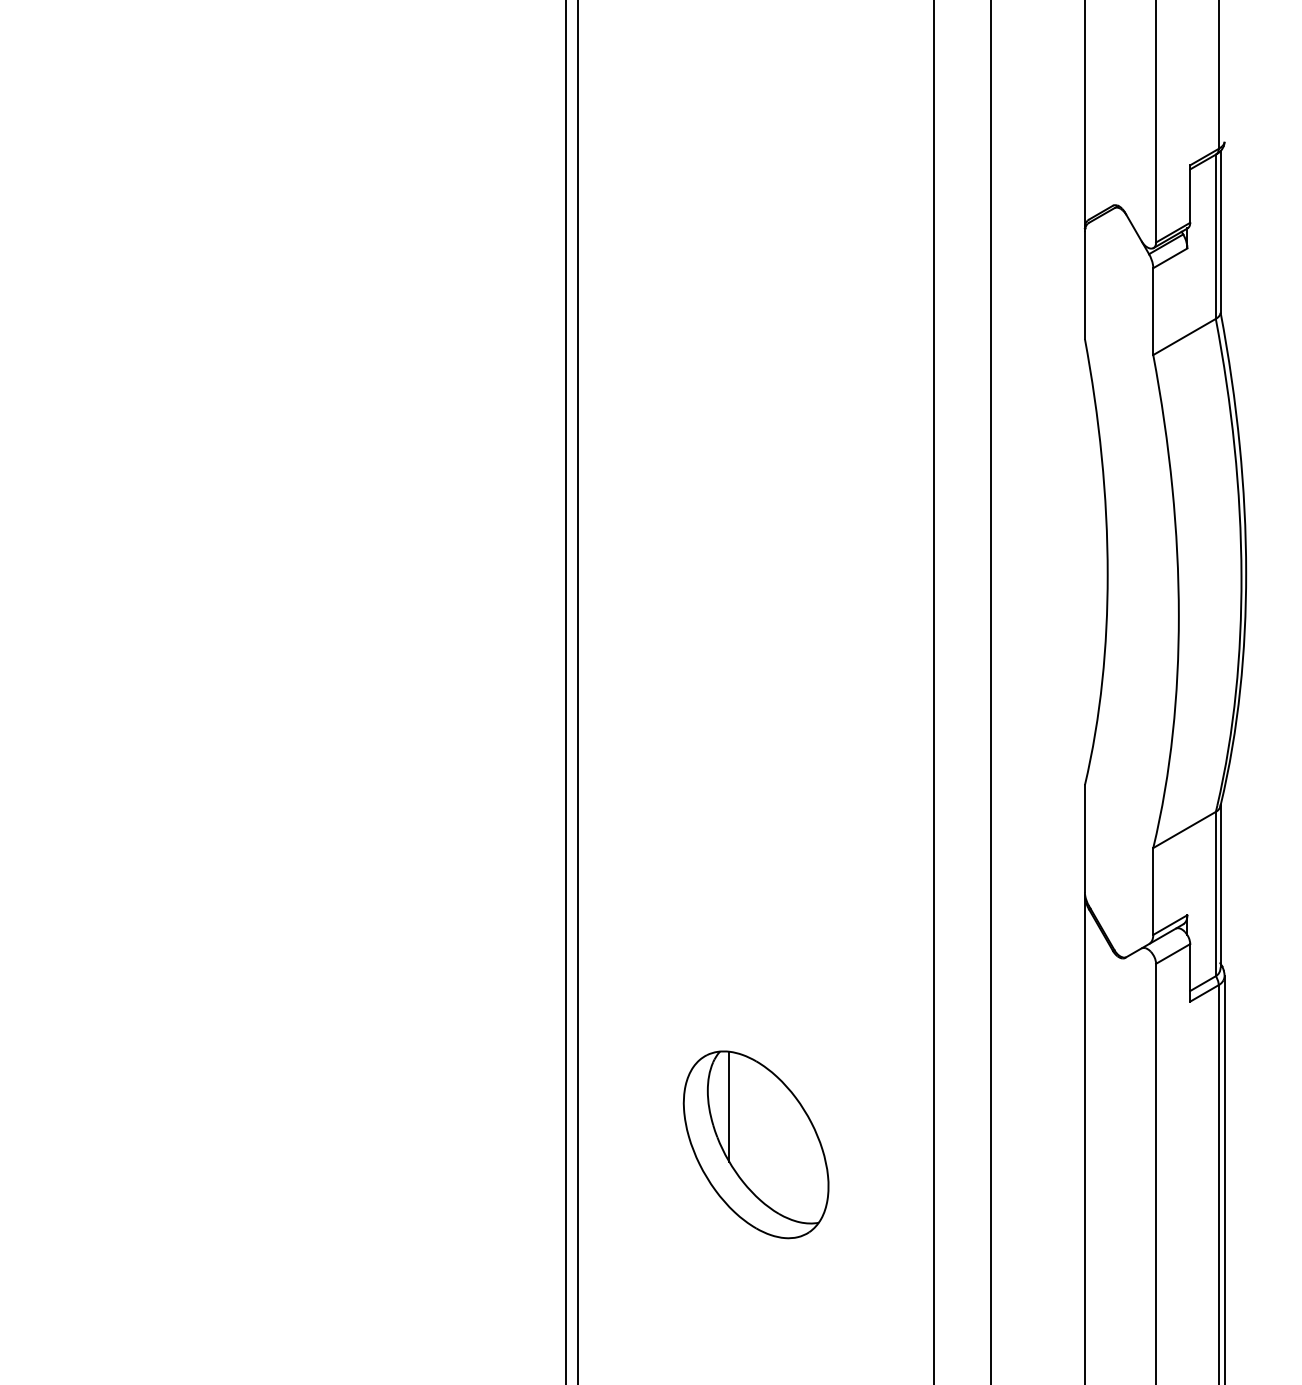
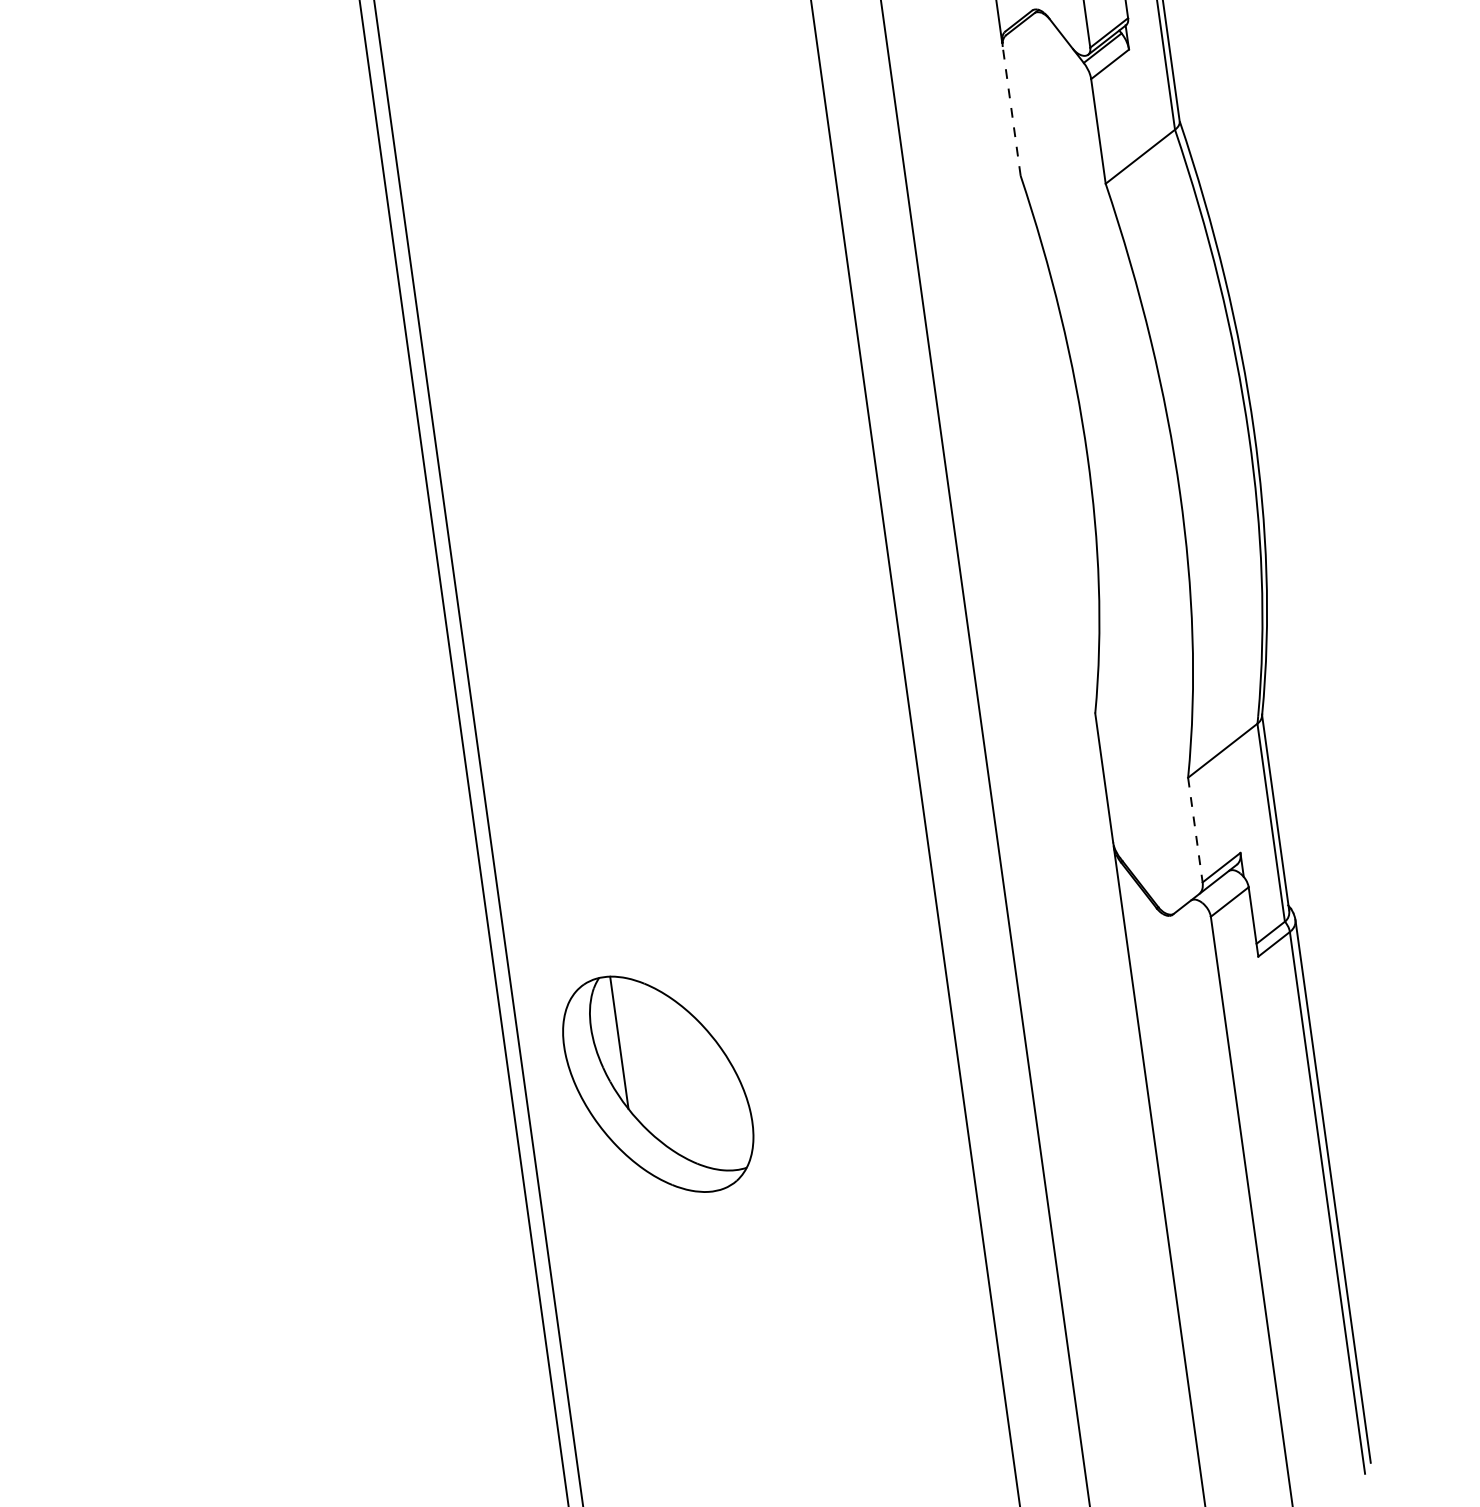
line: (1084, 285) -> (1011, 111), solid -> dashed
line: (1153, 891) -> (1195, 830), solid -> dashed
part: (755, 1144) -> (657, 1084), moved

